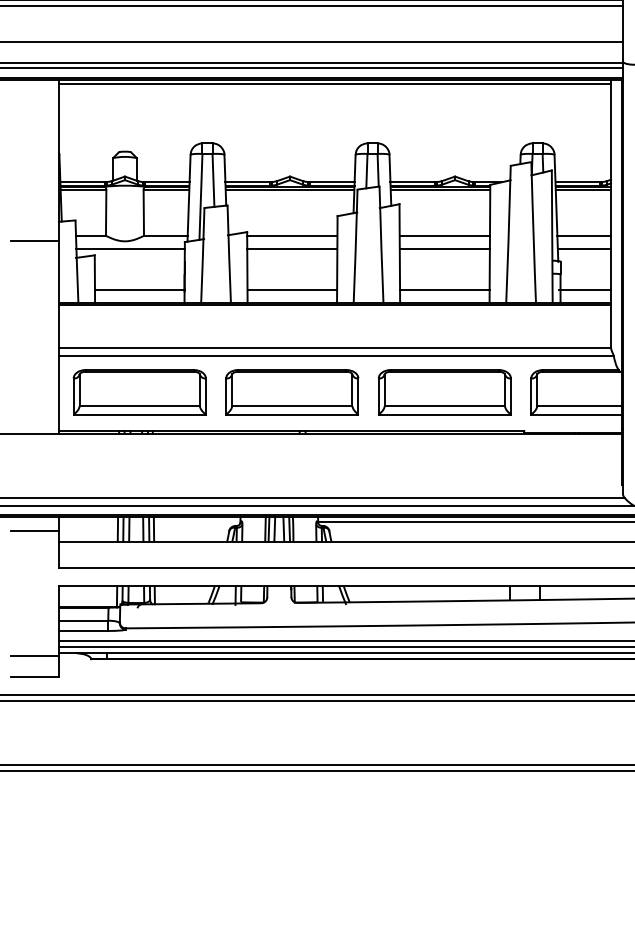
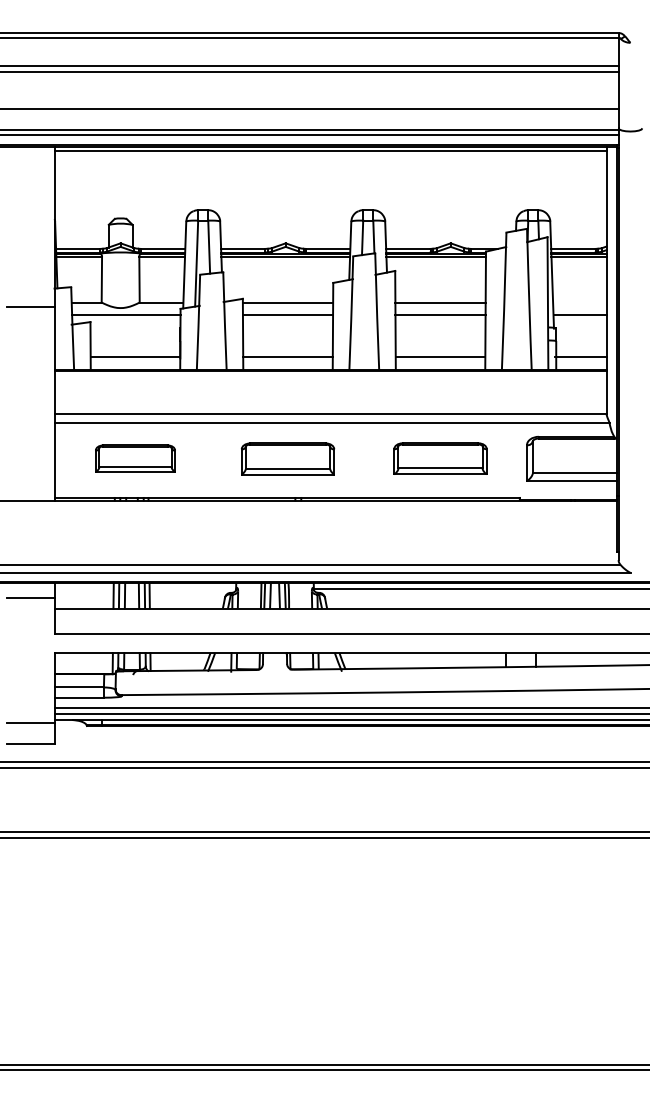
line: (583, 235) -> (579, 302), removed
part: (139, 391) -> (135, 458), size x0.6
part: (291, 391) -> (287, 458), size x0.7
part: (444, 391) -> (440, 458), size x0.7

